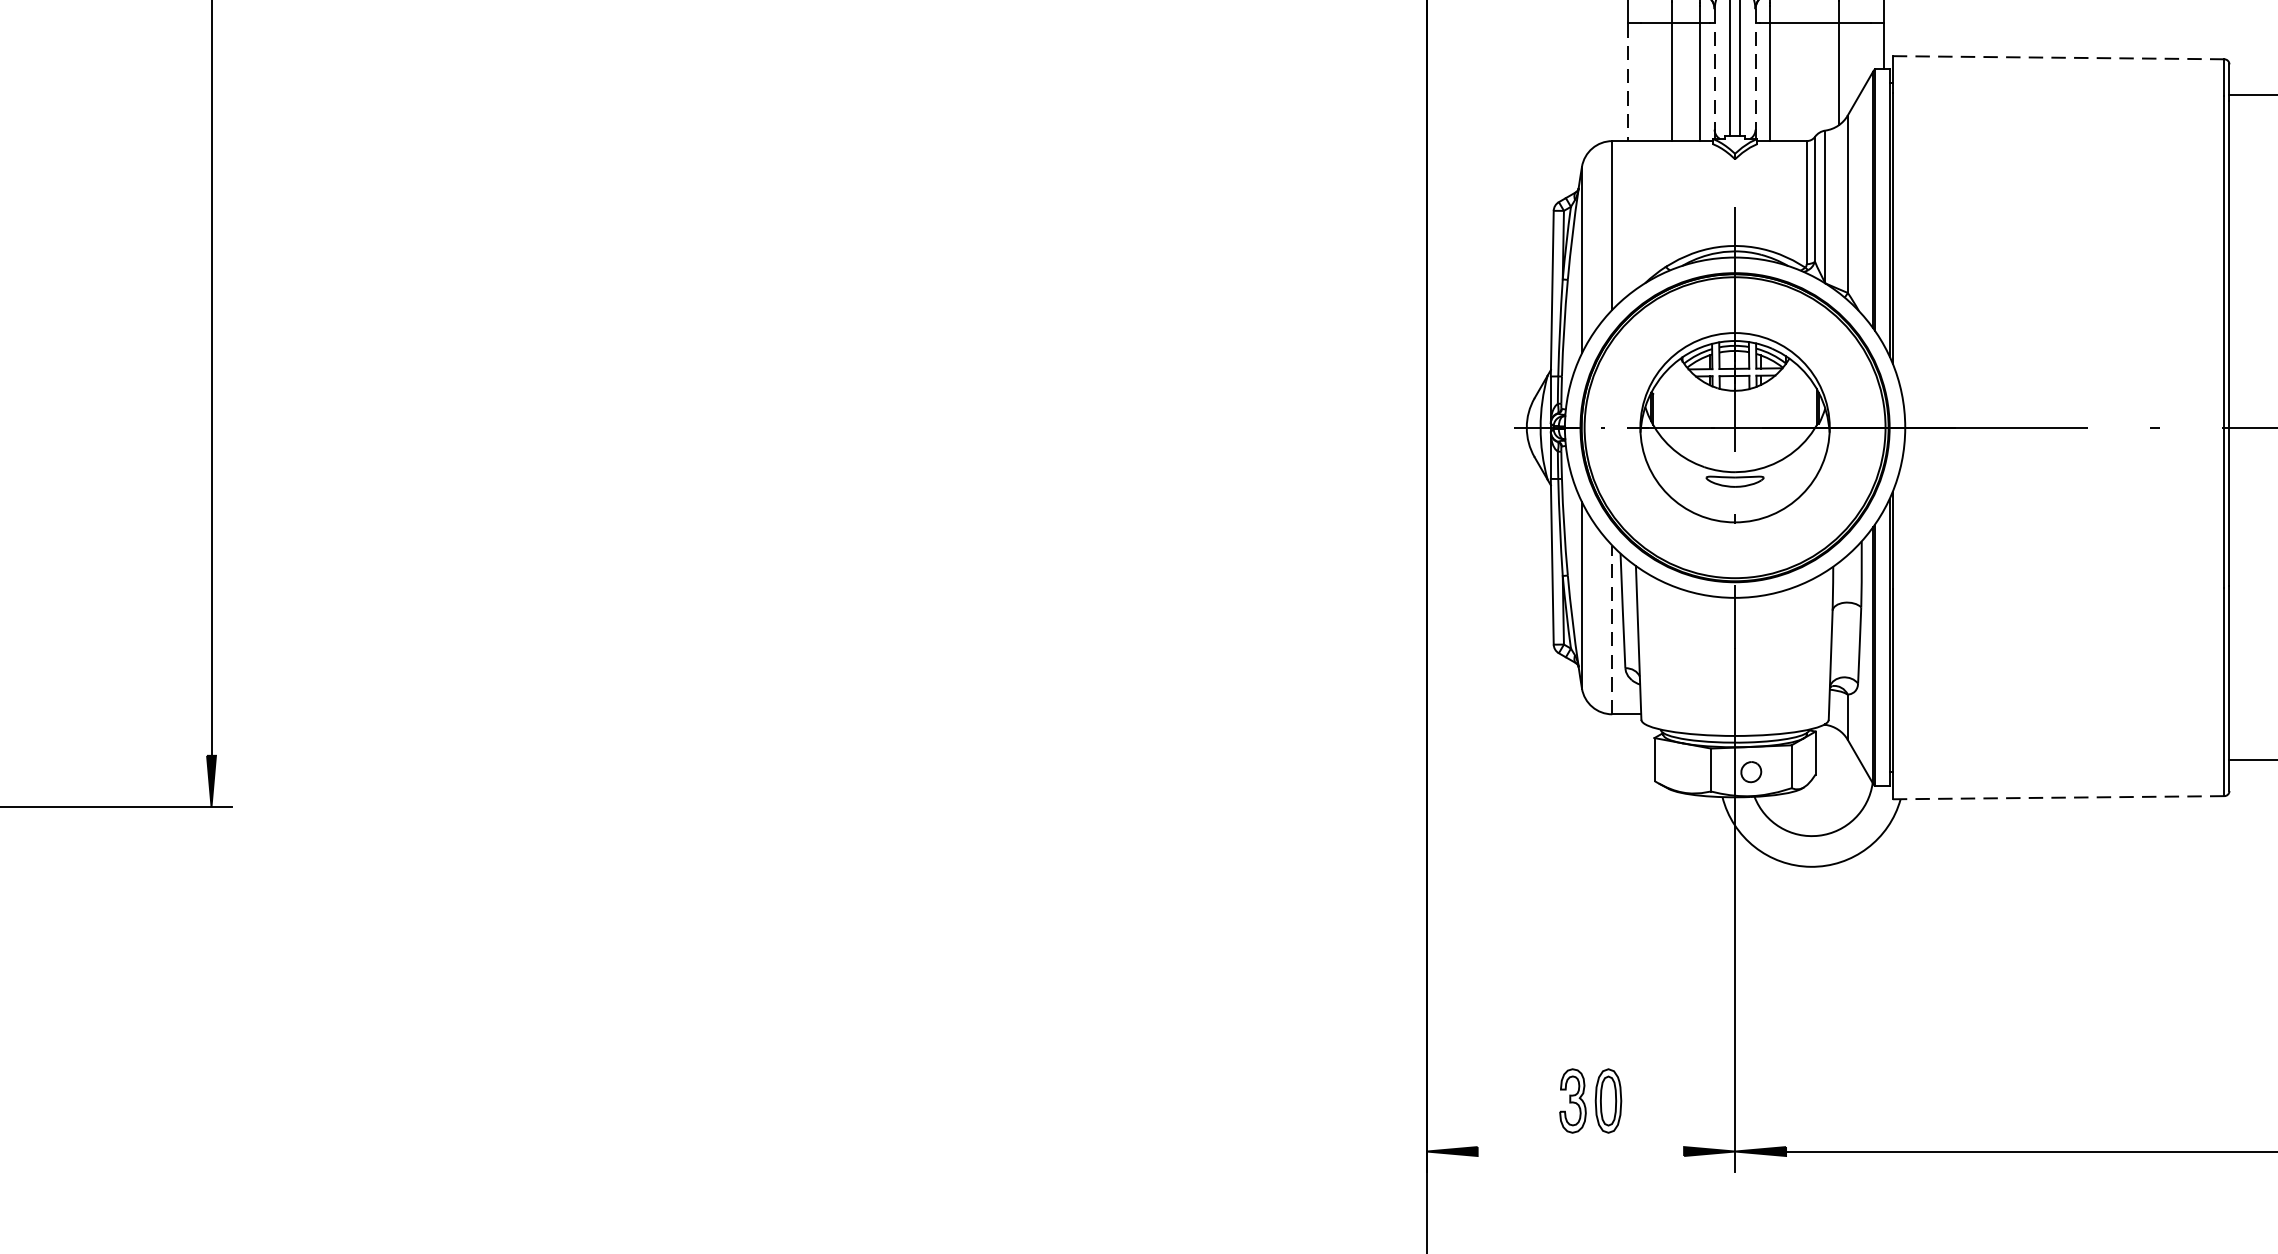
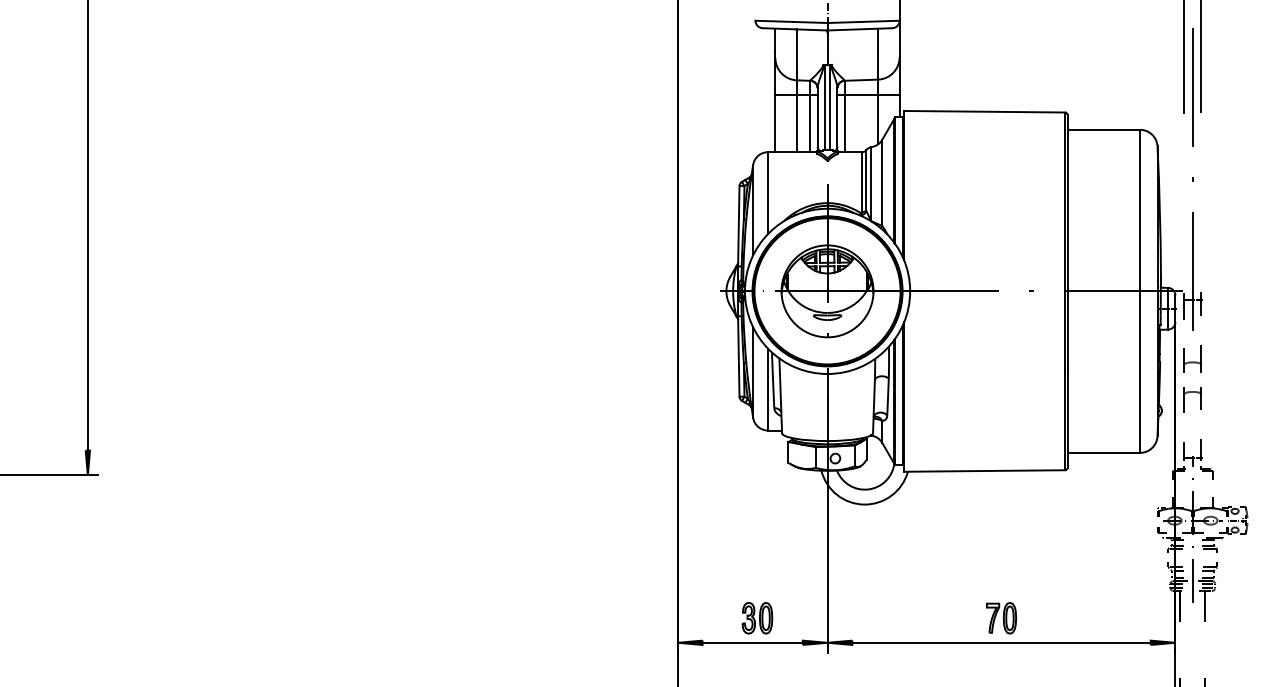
line: (2058, 57) -> (984, 111), dashed -> solid
line: (1714, 69) -> (817, 117), dashed -> solid
line: (1755, 69) -> (837, 117), dashed -> solid
line: (1627, 81) -> (775, 123), dashed -> solid
line: (1611, 629) -> (767, 389), dashed -> solid
line: (2058, 798) -> (984, 471), dashed -> solid
part: (2093, 1101) -> (1001, 618), added
line: (1580, 1150) -> (752, 642), added

